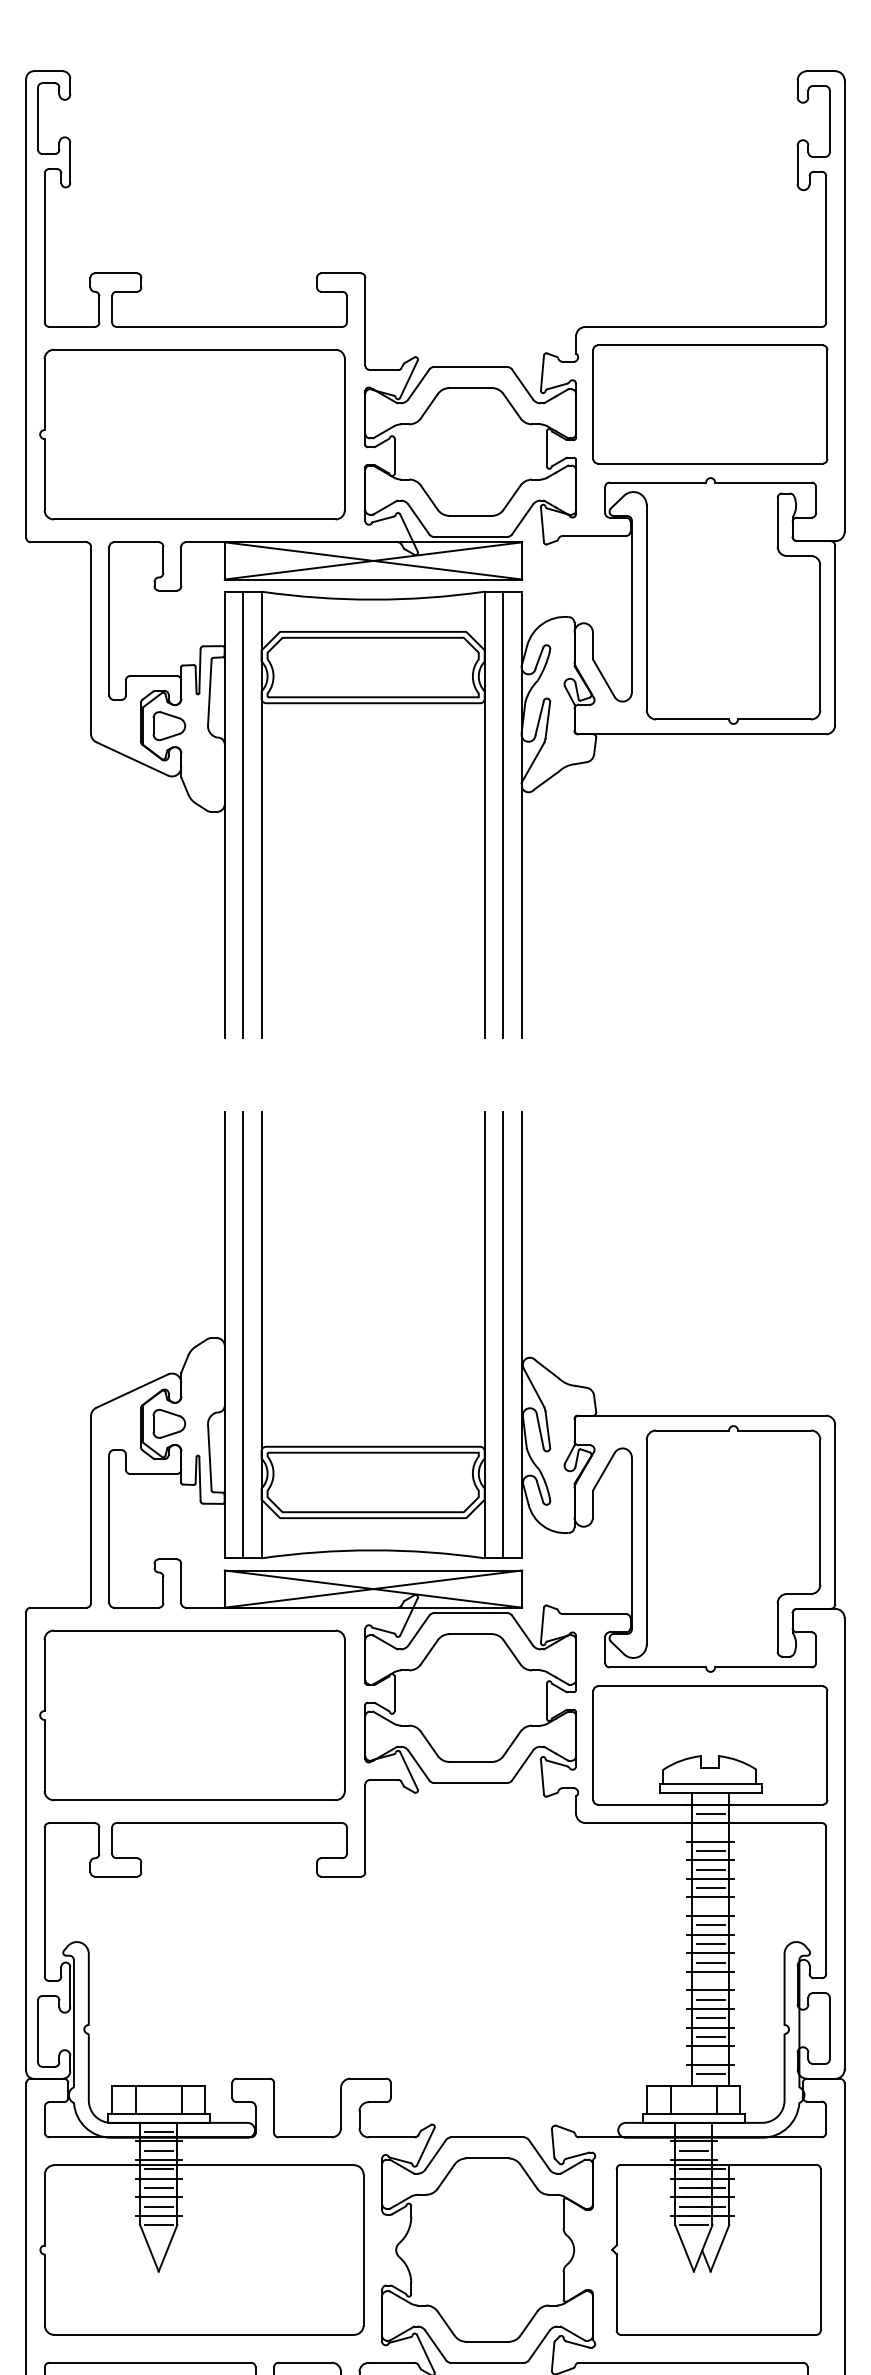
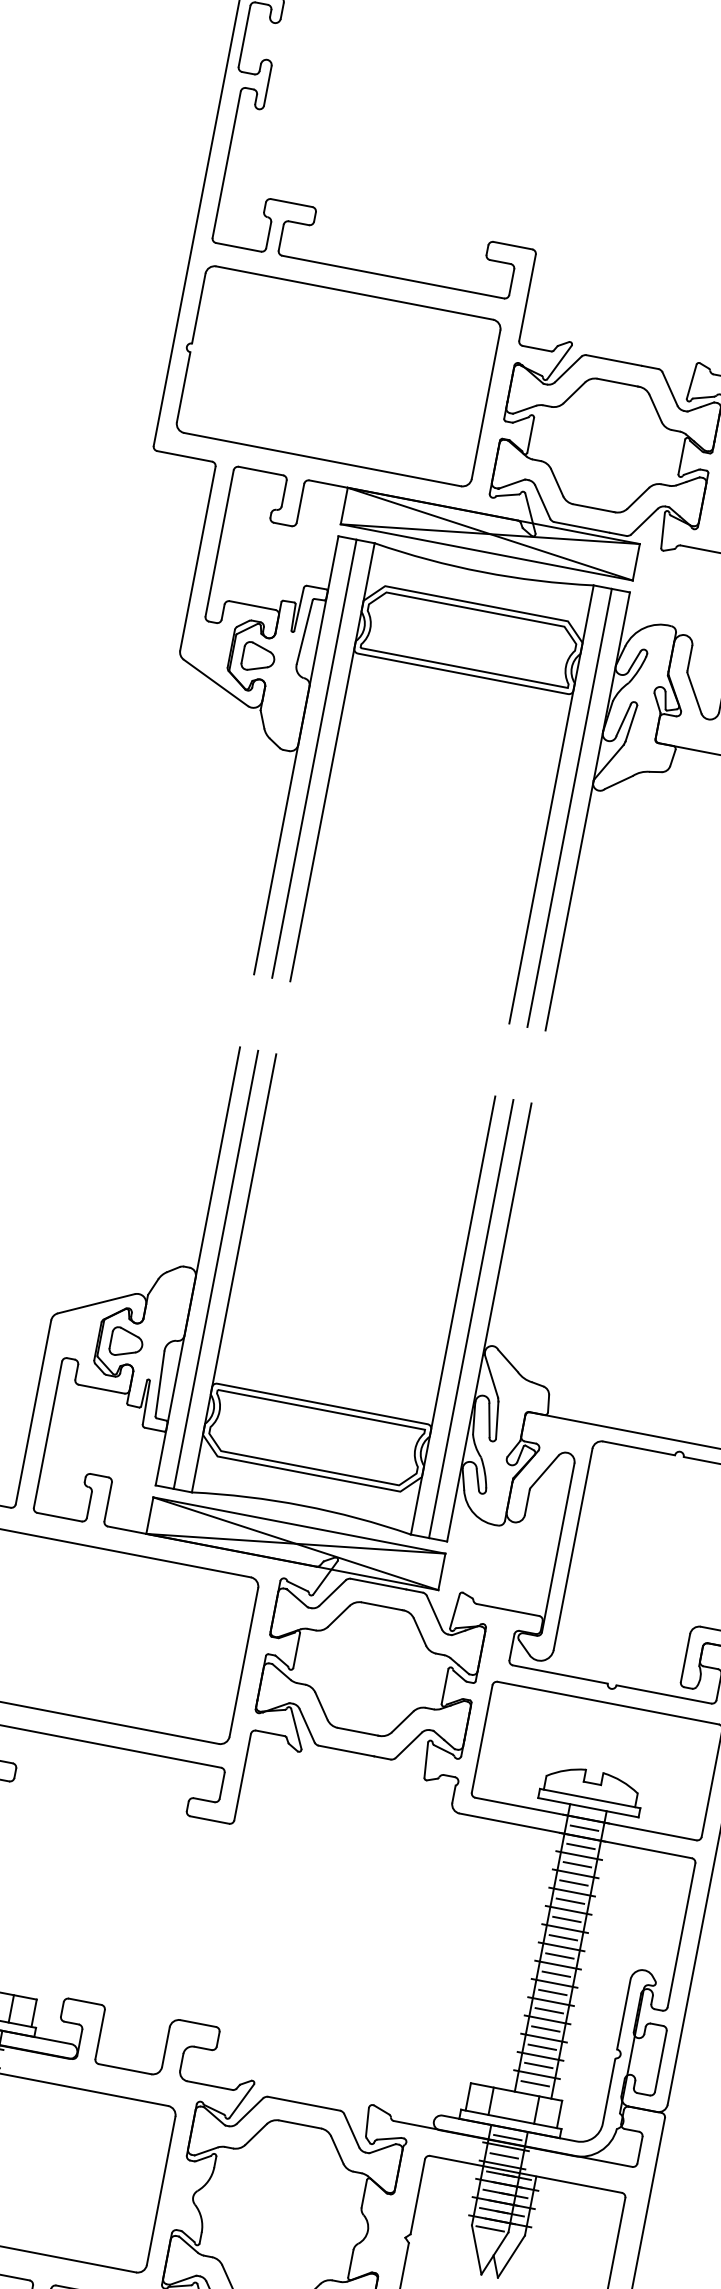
line: (710, 1832) -> (580, 1846), added
line: (710, 1906) -> (566, 1919), added
line: (710, 1981) -> (552, 1992), added
line: (710, 2055) -> (538, 2065), added
line: (693, 2132) -> (507, 2137), added

